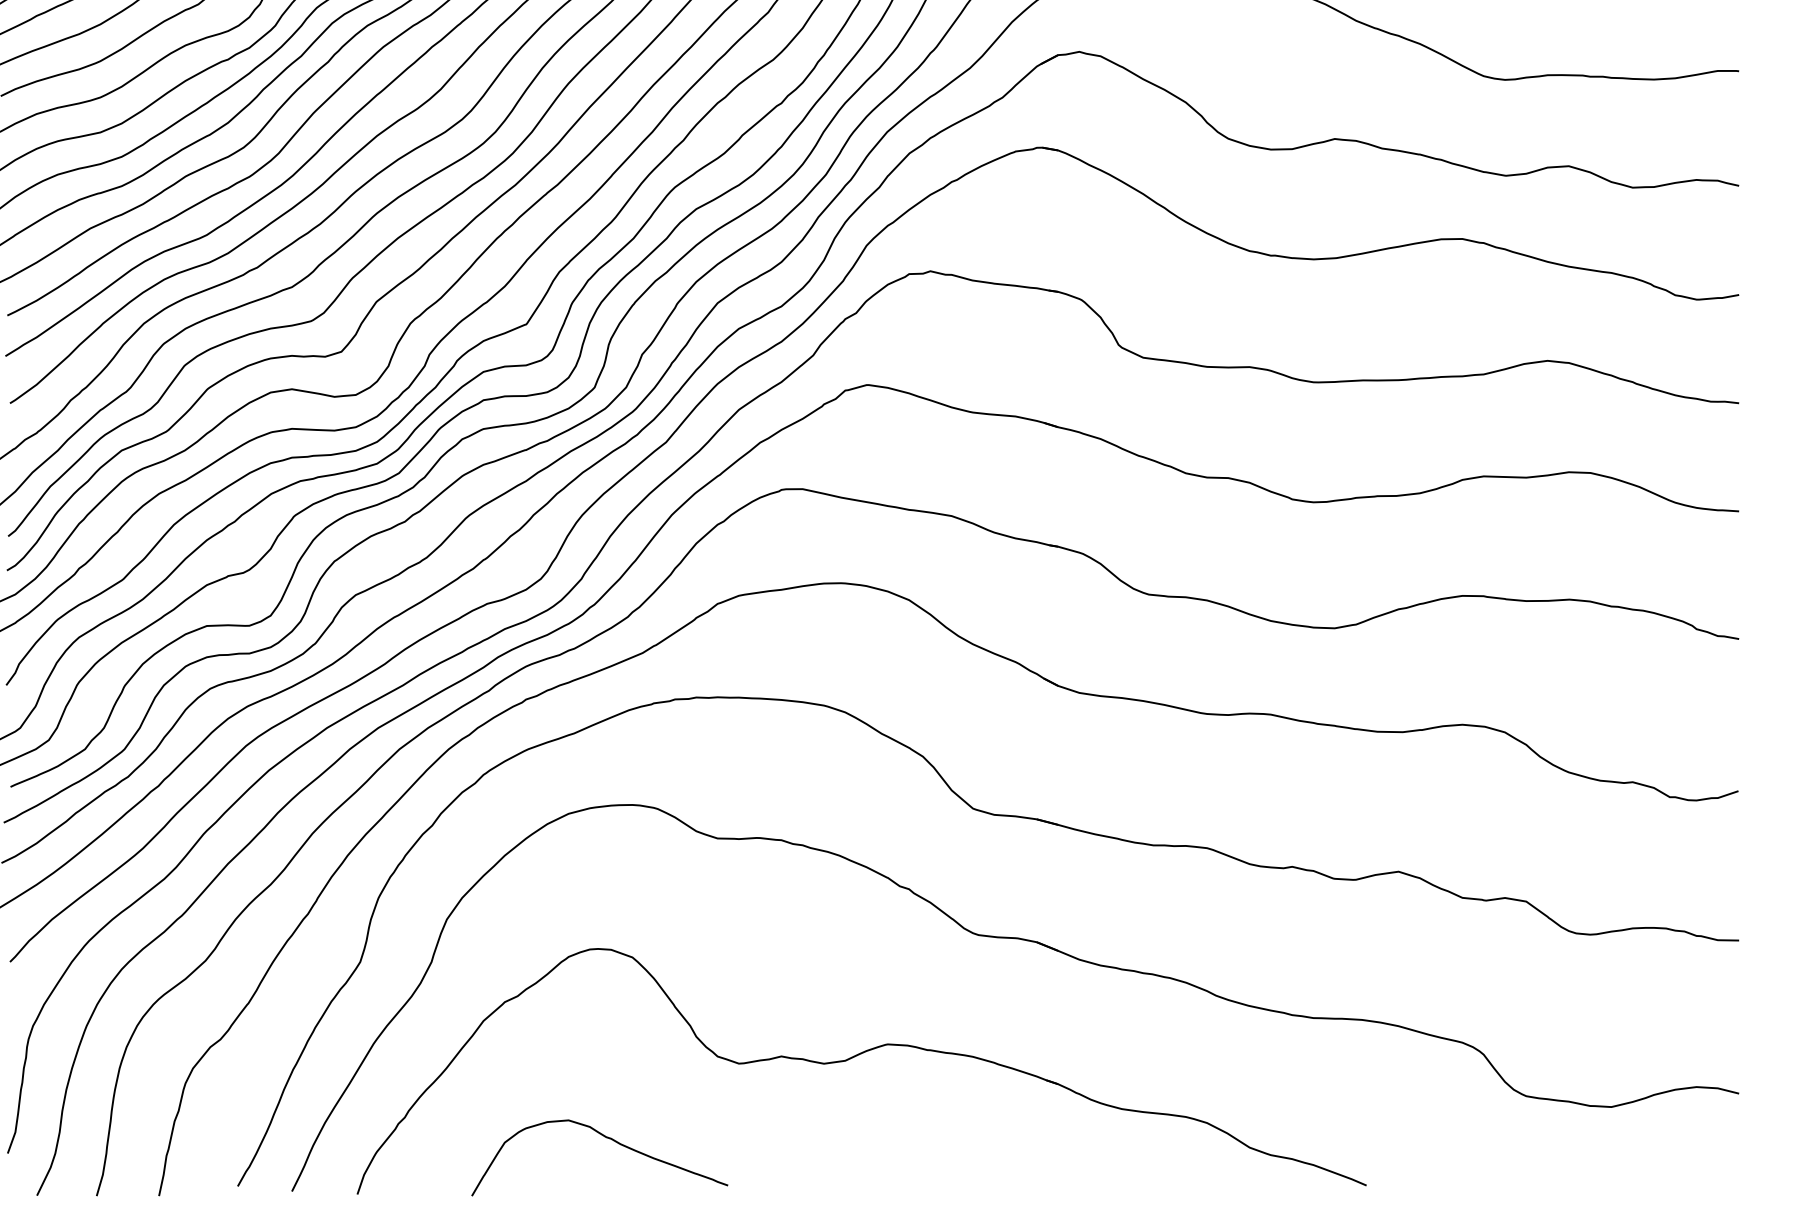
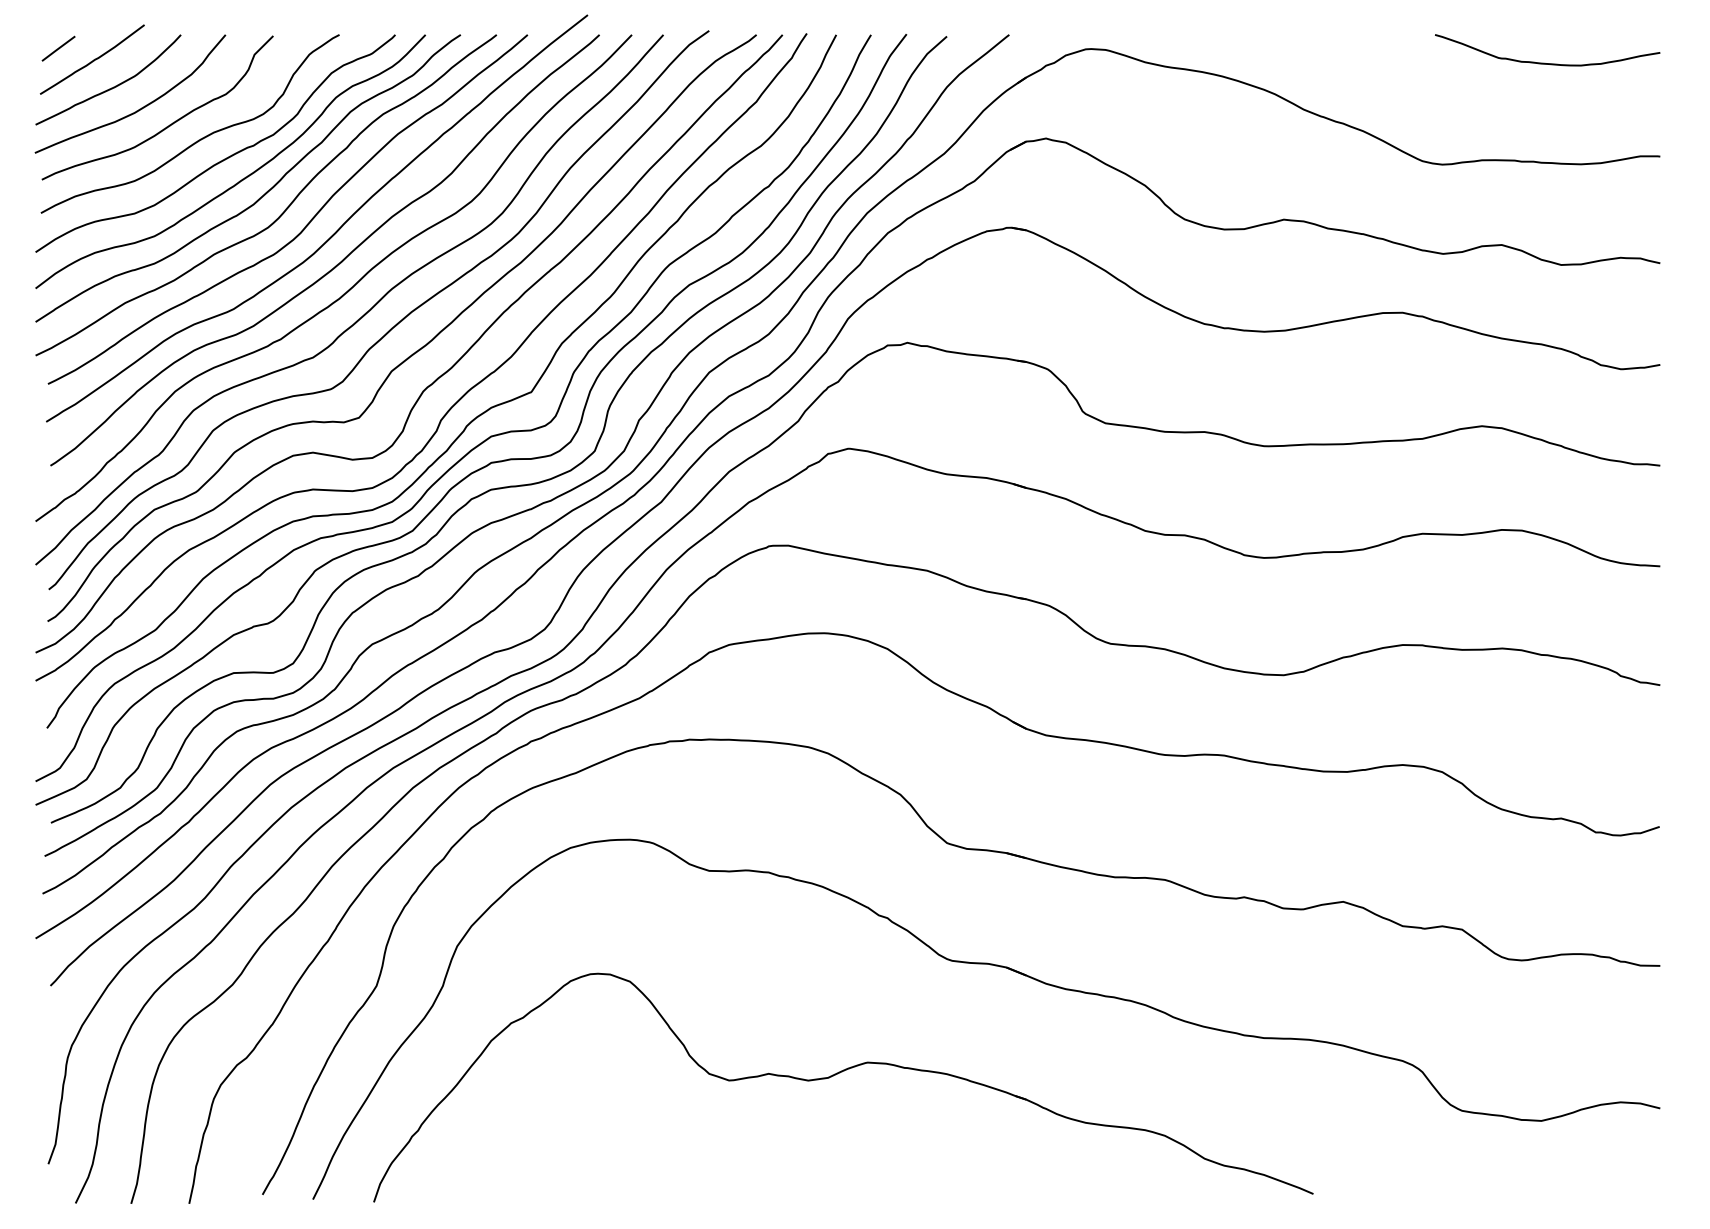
curve: (607, 1138) -> (606, 1150), removed

